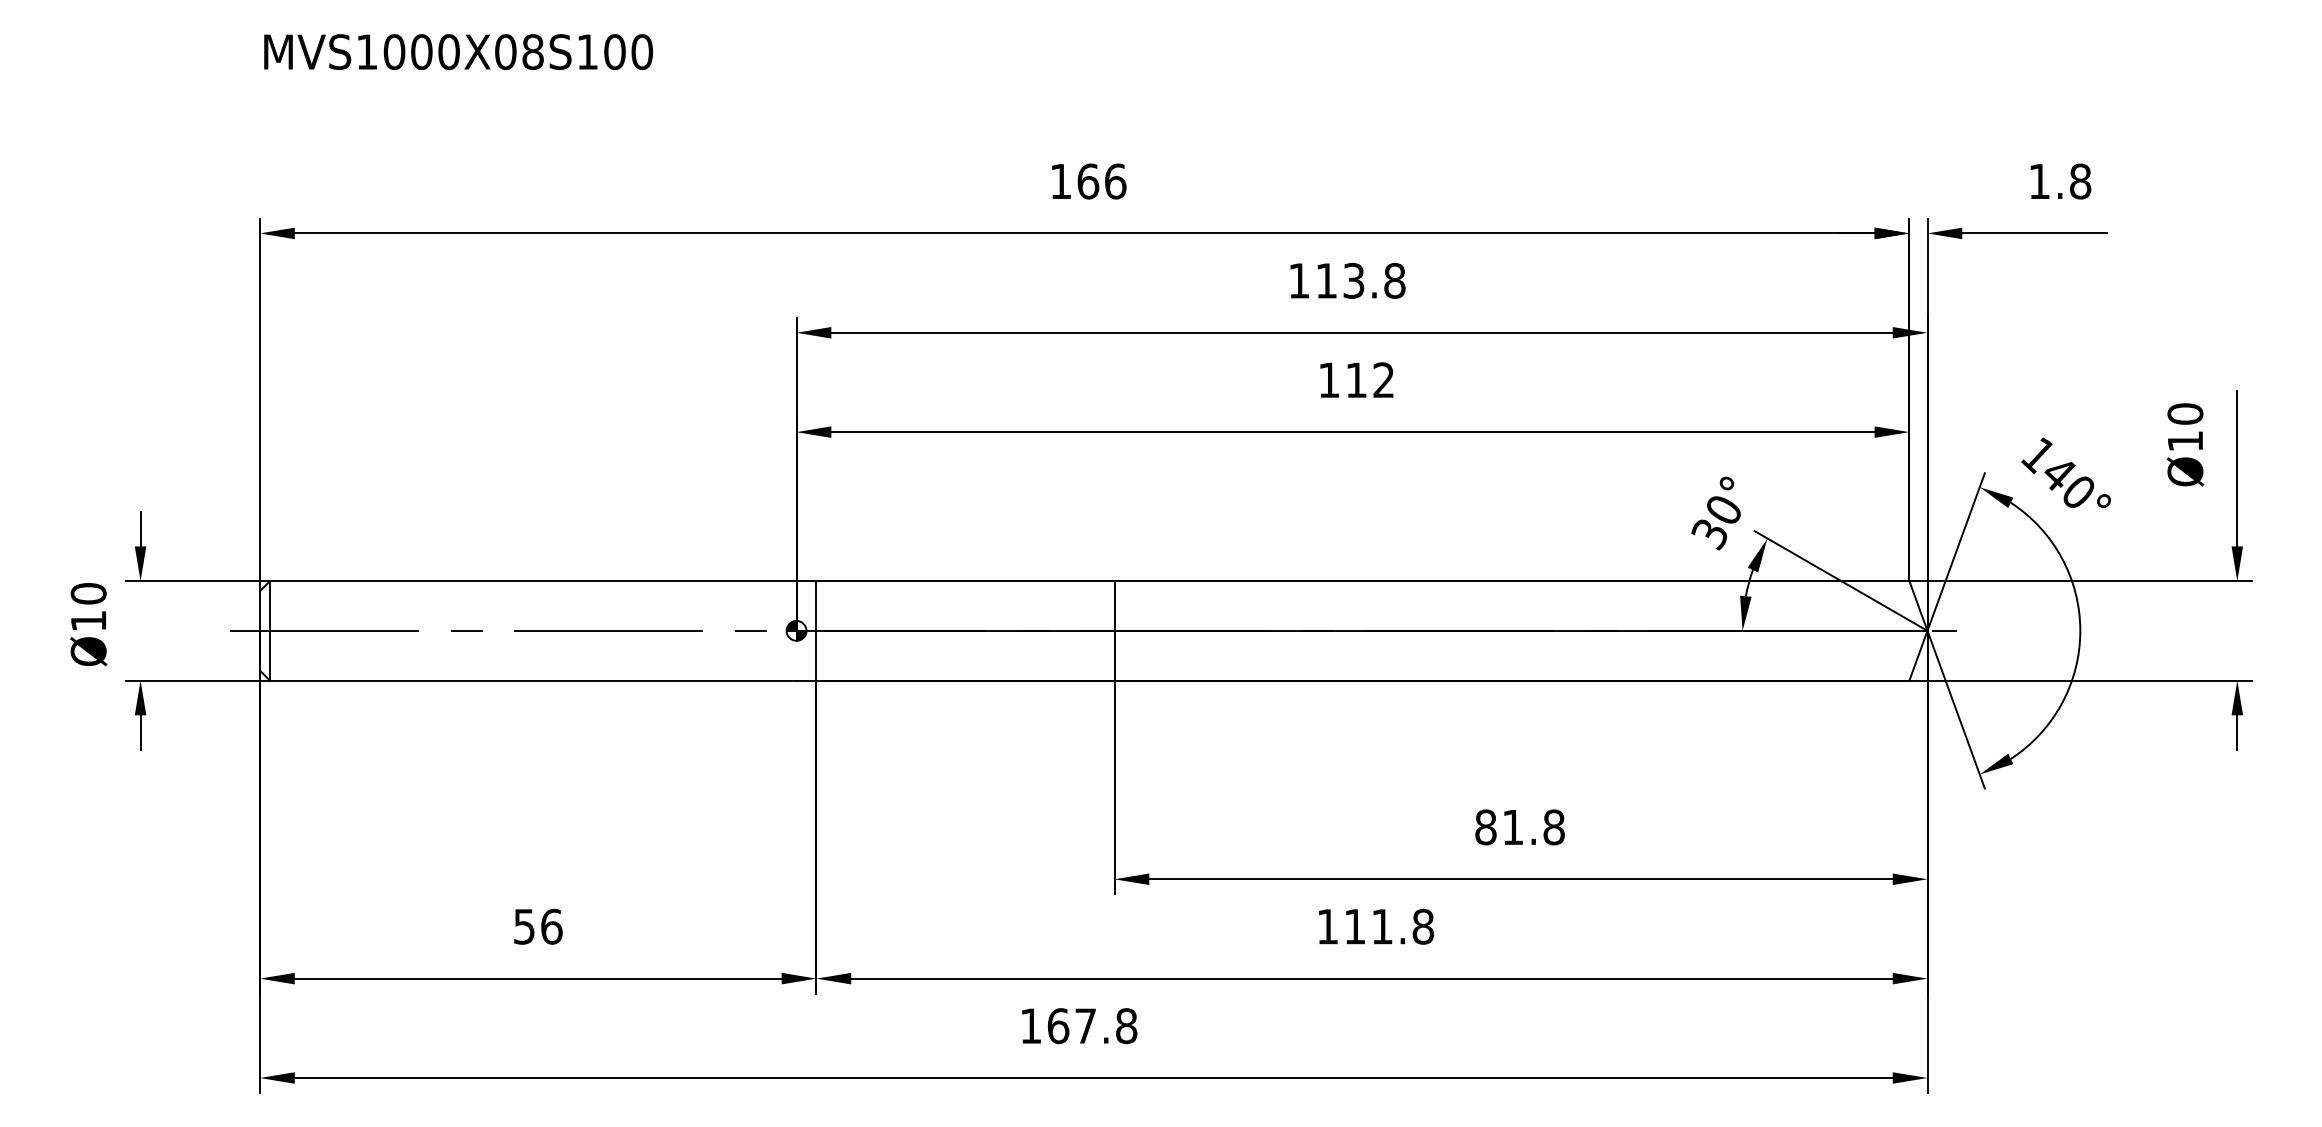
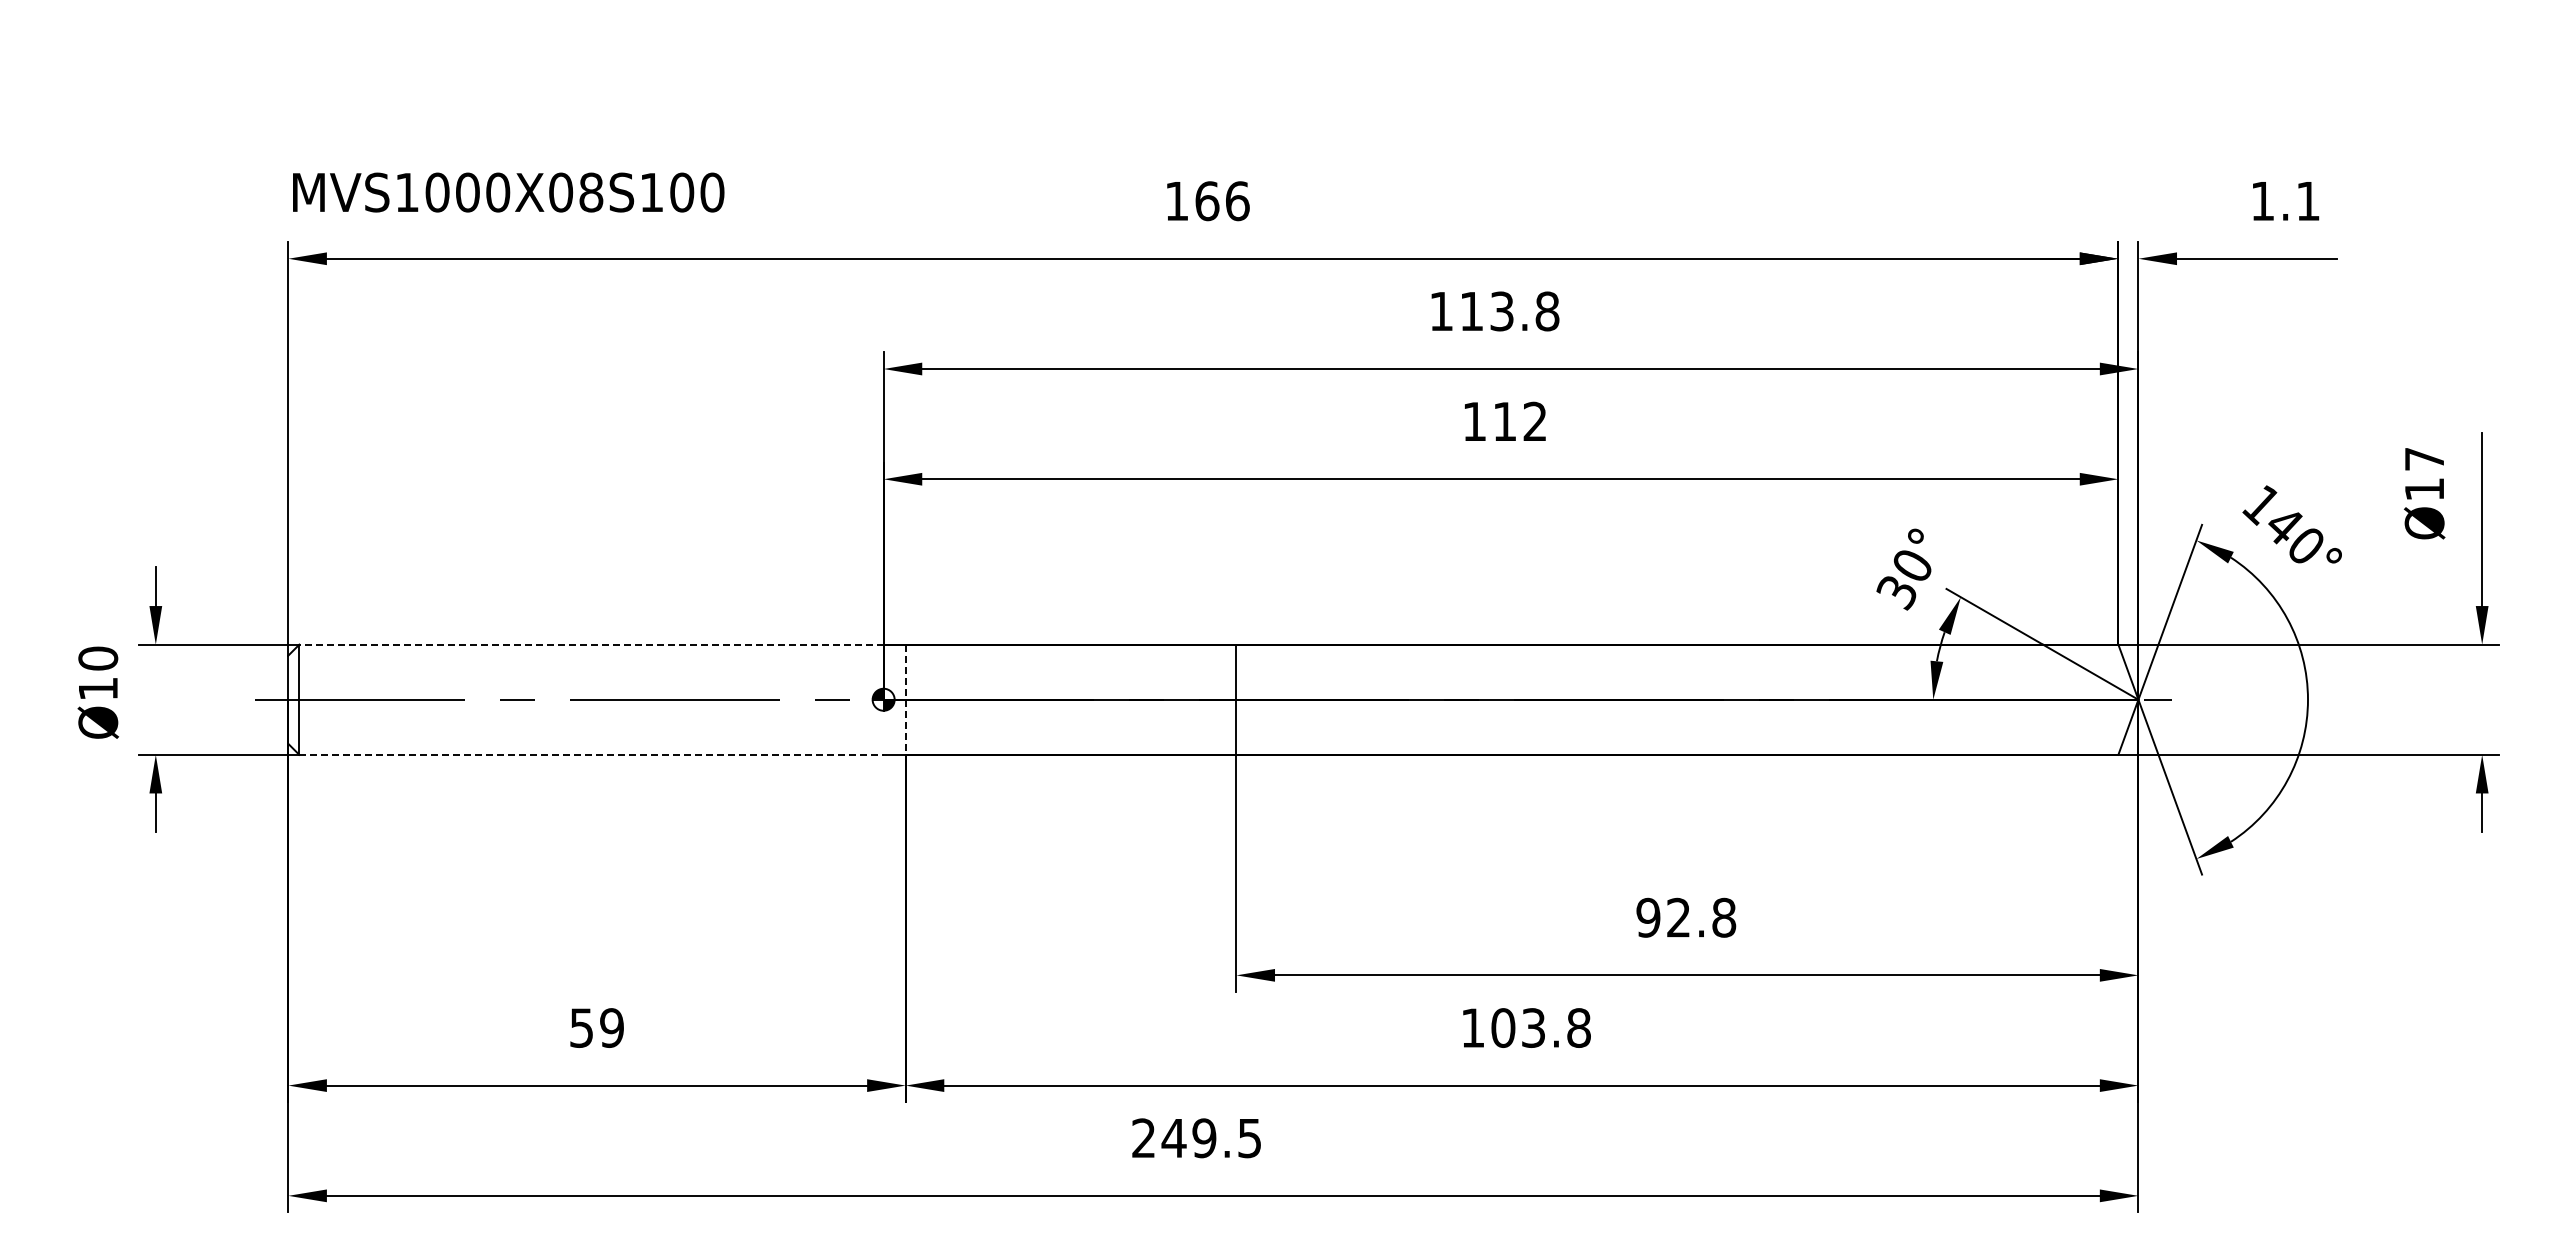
text: (458, 52) -> (508, 192), moved
text: (2080, 181) -> (2308, 201), 1.8 -> 1.1
text: (2185, 414) -> (2424, 459), Ø10 -> Ø17
line: (533, 581) -> (591, 644), solid -> dashed
line: (816, 631) -> (905, 700), solid -> dashed
line: (534, 680) -> (592, 754), solid -> dashed
text: (1498, 827) -> (1662, 917), 81.8 -> 92.8
text: (552, 926) -> (612, 1027), 56 -> 59
text: (1367, 926) -> (1517, 1027), 111.8 -> 103.8
text: (1078, 1026) -> (1196, 1138), 167.8 -> 249.5

